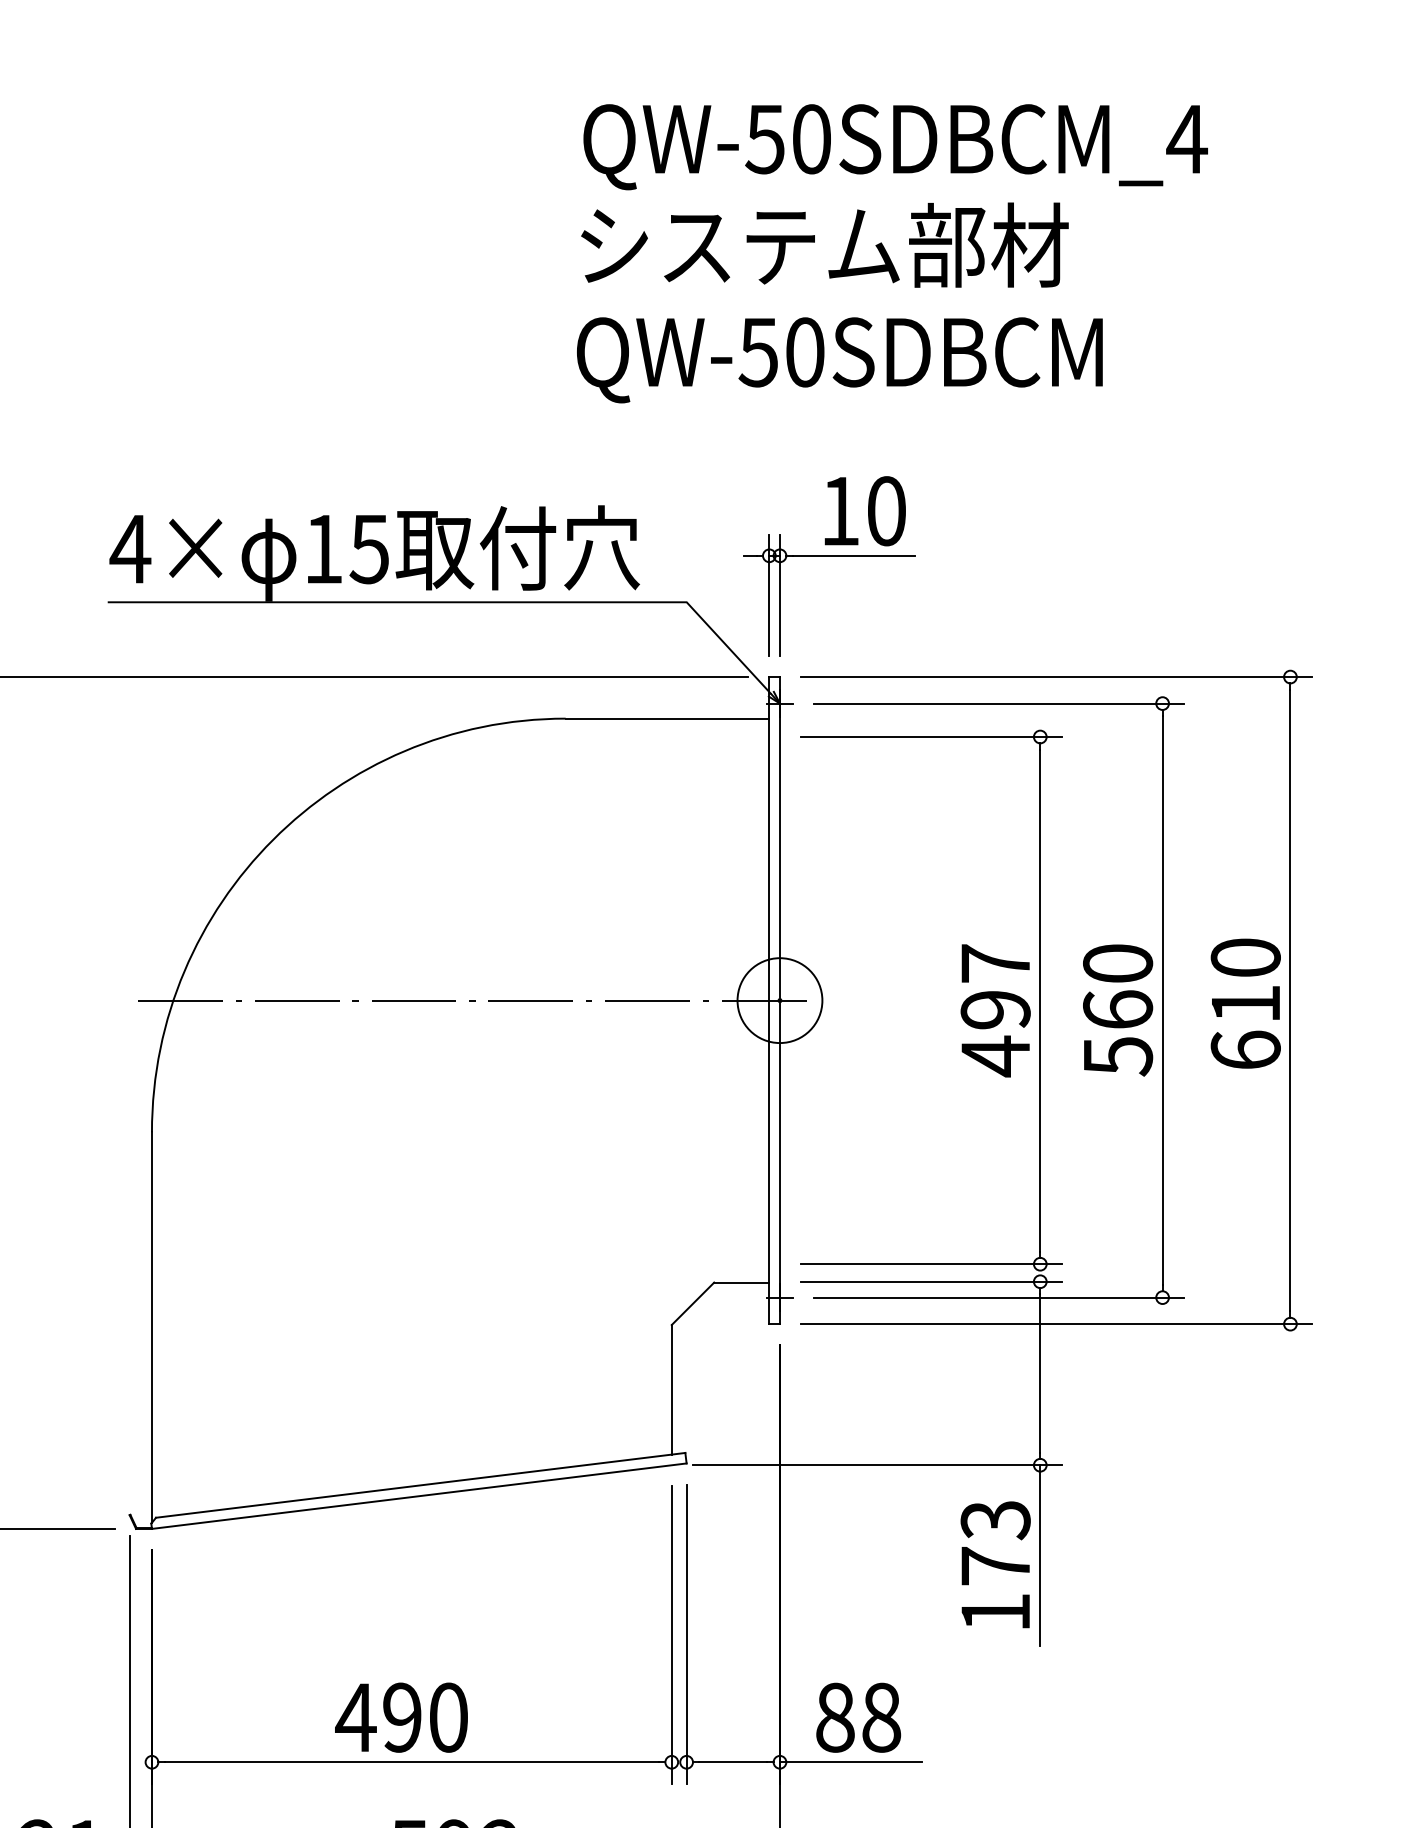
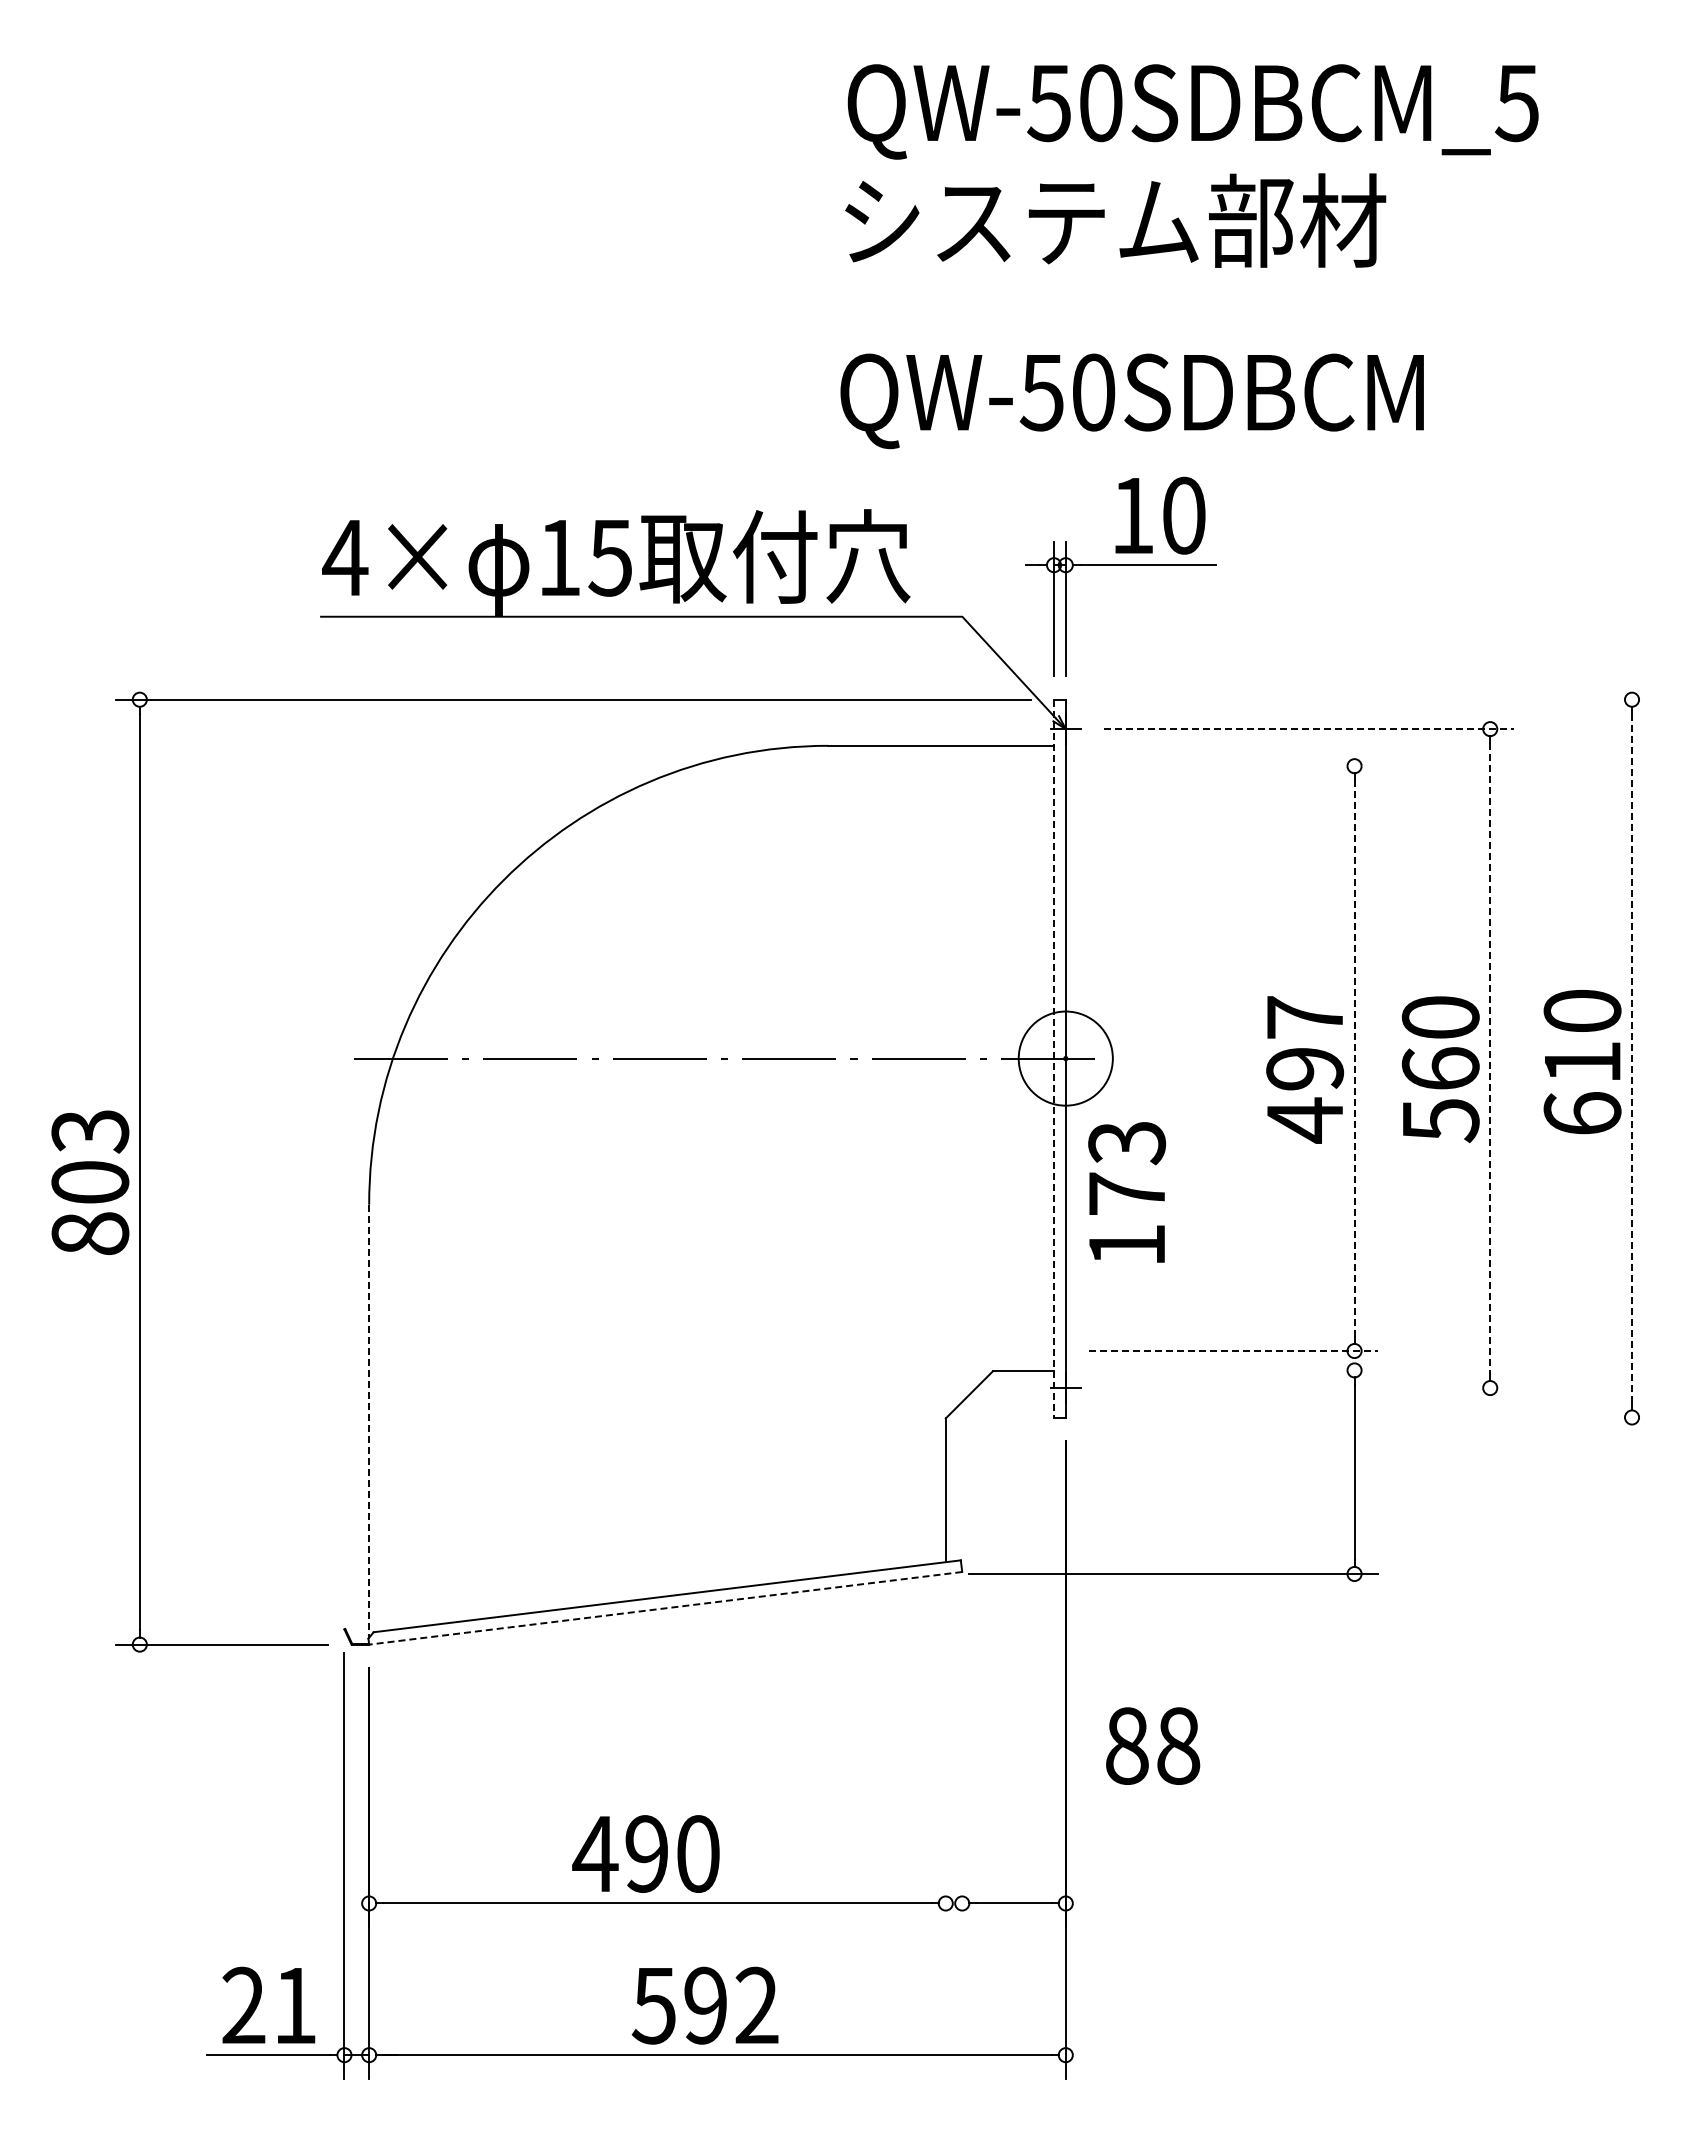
text: (1187, 139) -> (1517, 103), QW-50SDBCM_4 -> QW-50SDBCM_5
text: (839, 360) -> (1131, 401), moved
line: (1056, 676) -> (1372, 699), removed
line: (998, 703) -> (1308, 729), solid -> dashed
line: (931, 737) -> (1233, 766), removed
line: (769, 1000) -> (1054, 1058), solid -> dashed
line: (1290, 1000) -> (1632, 1058), solid -> dashed
line: (1040, 1001) -> (1354, 1059), solid -> dashed
line: (1162, 1001) -> (1490, 1059), solid -> dashed
line: (932, 1264) -> (1234, 1351), solid -> dashed
line: (931, 1281) -> (1233, 1370), removed
line: (998, 1298) -> (1308, 1388), removed
line: (1056, 1324) -> (1372, 1417), removed
line: (152, 1327) -> (369, 1421), solid -> dashed
line: (419, 1496) -> (665, 1608), solid -> dashed
line: (1040, 1555) -> (1354, 1674), removed
text: (996, 1564) -> (1127, 1192), moved
line: (686, 1634) -> (962, 1761), removed
line: (671, 1635) -> (945, 1762), removed
text: (859, 1717) -> (1153, 1745), moved
line: (850, 1762) -> (1144, 1903), removed

